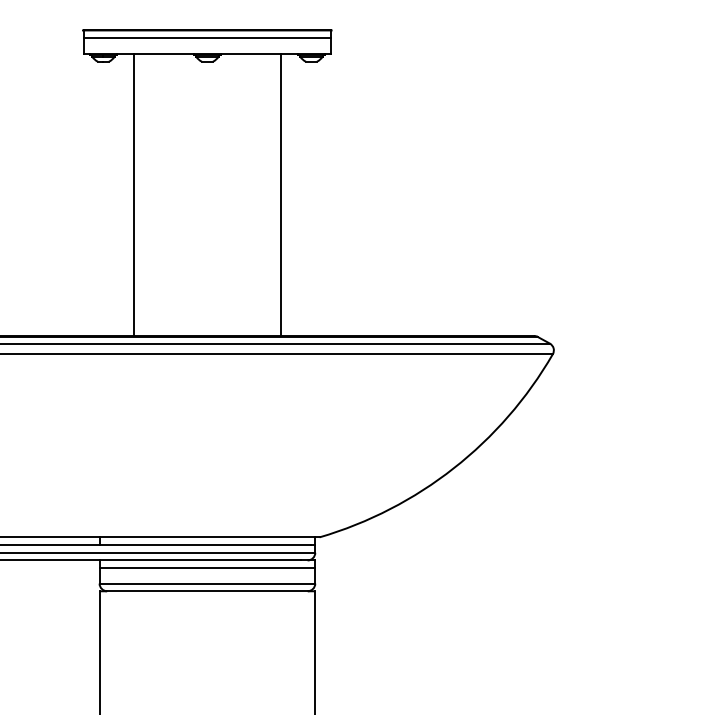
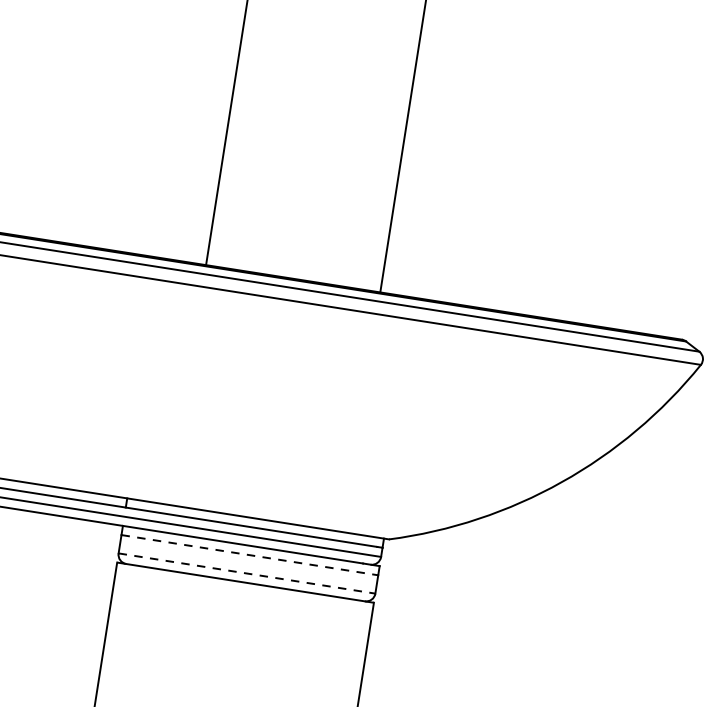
line: (207, 568) -> (249, 555), solid -> dashed
line: (207, 583) -> (247, 573), solid -> dashed

